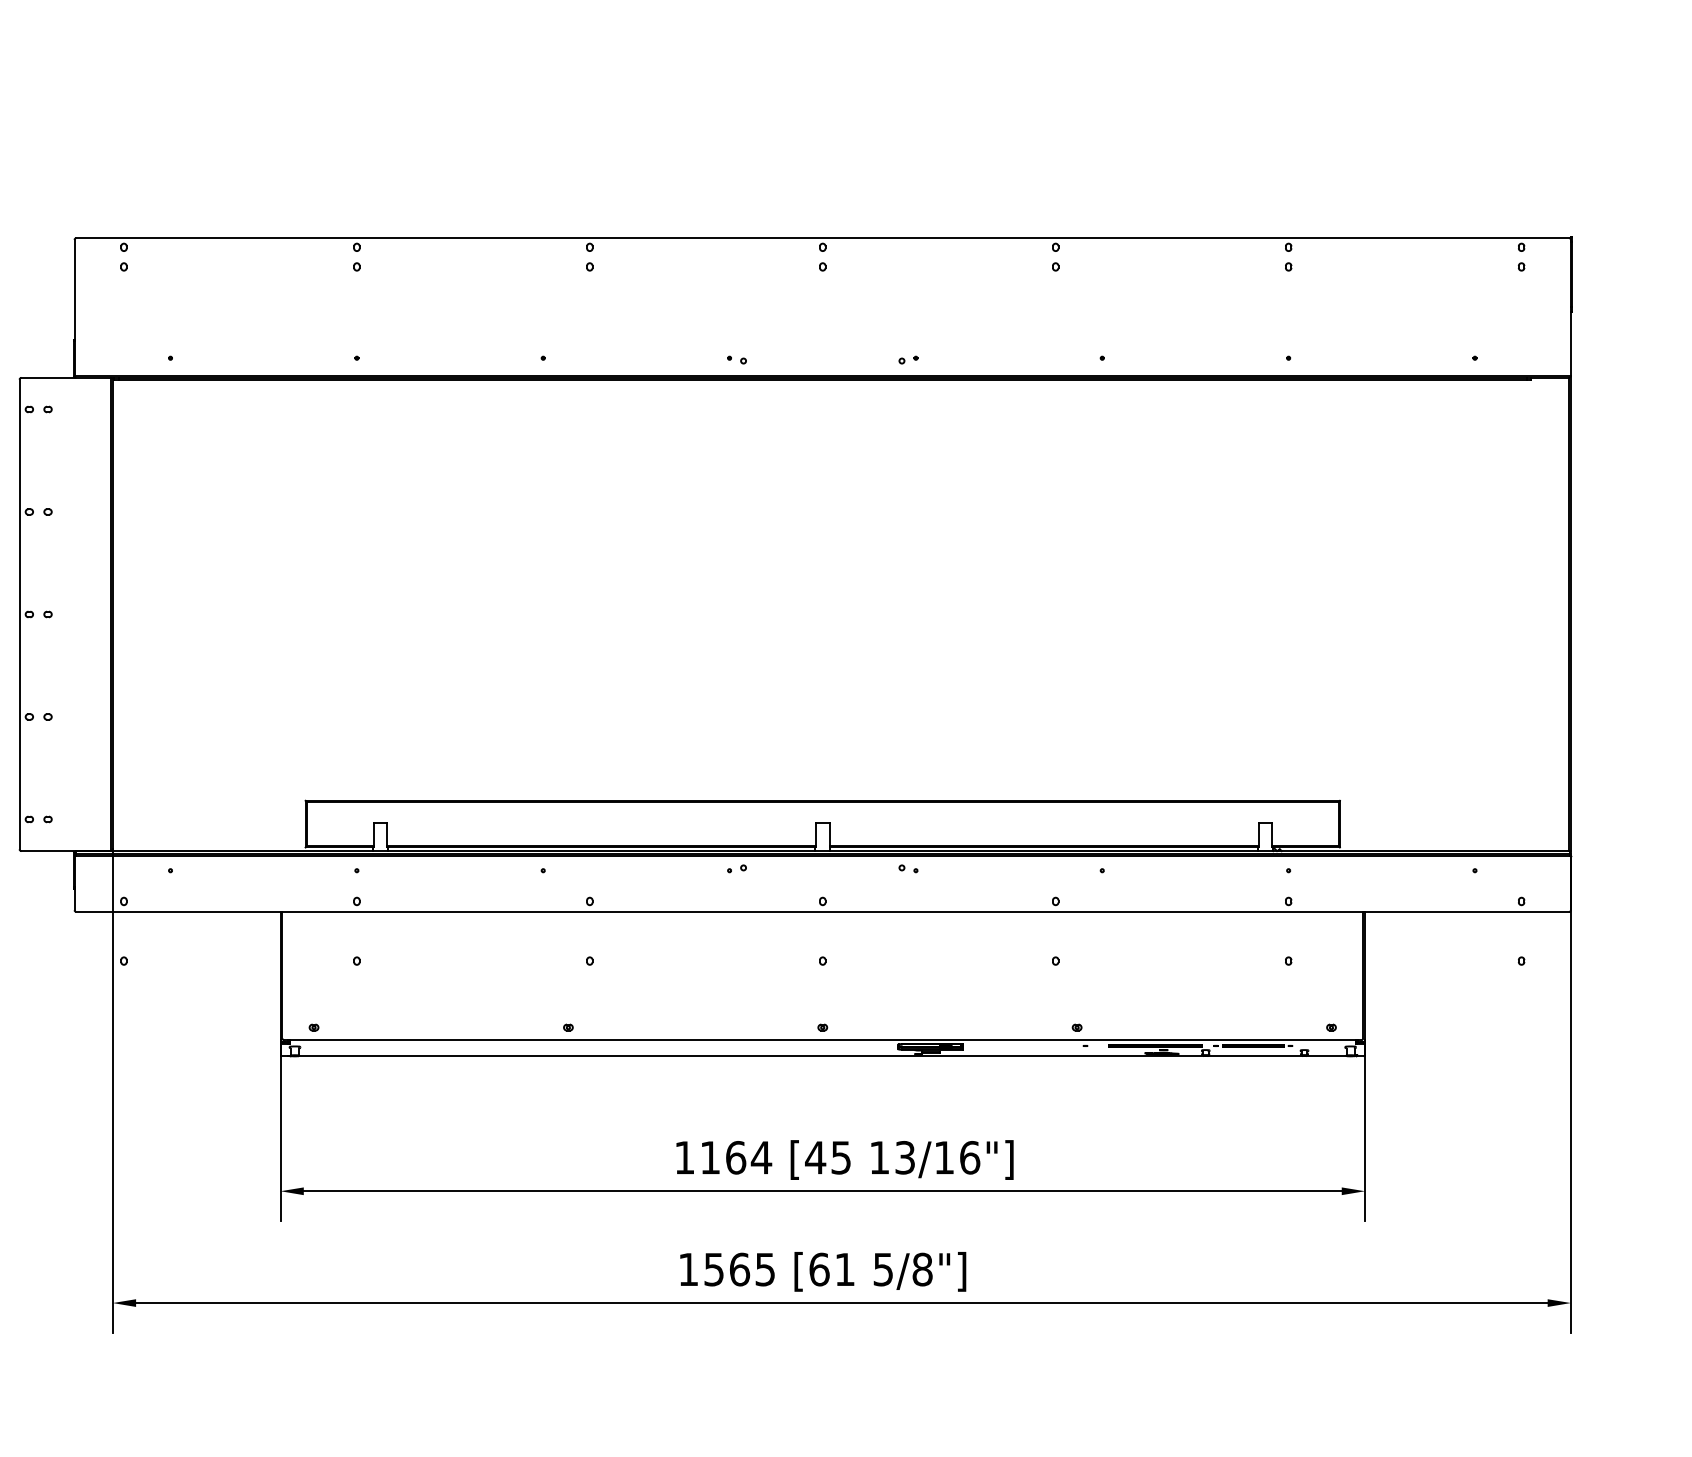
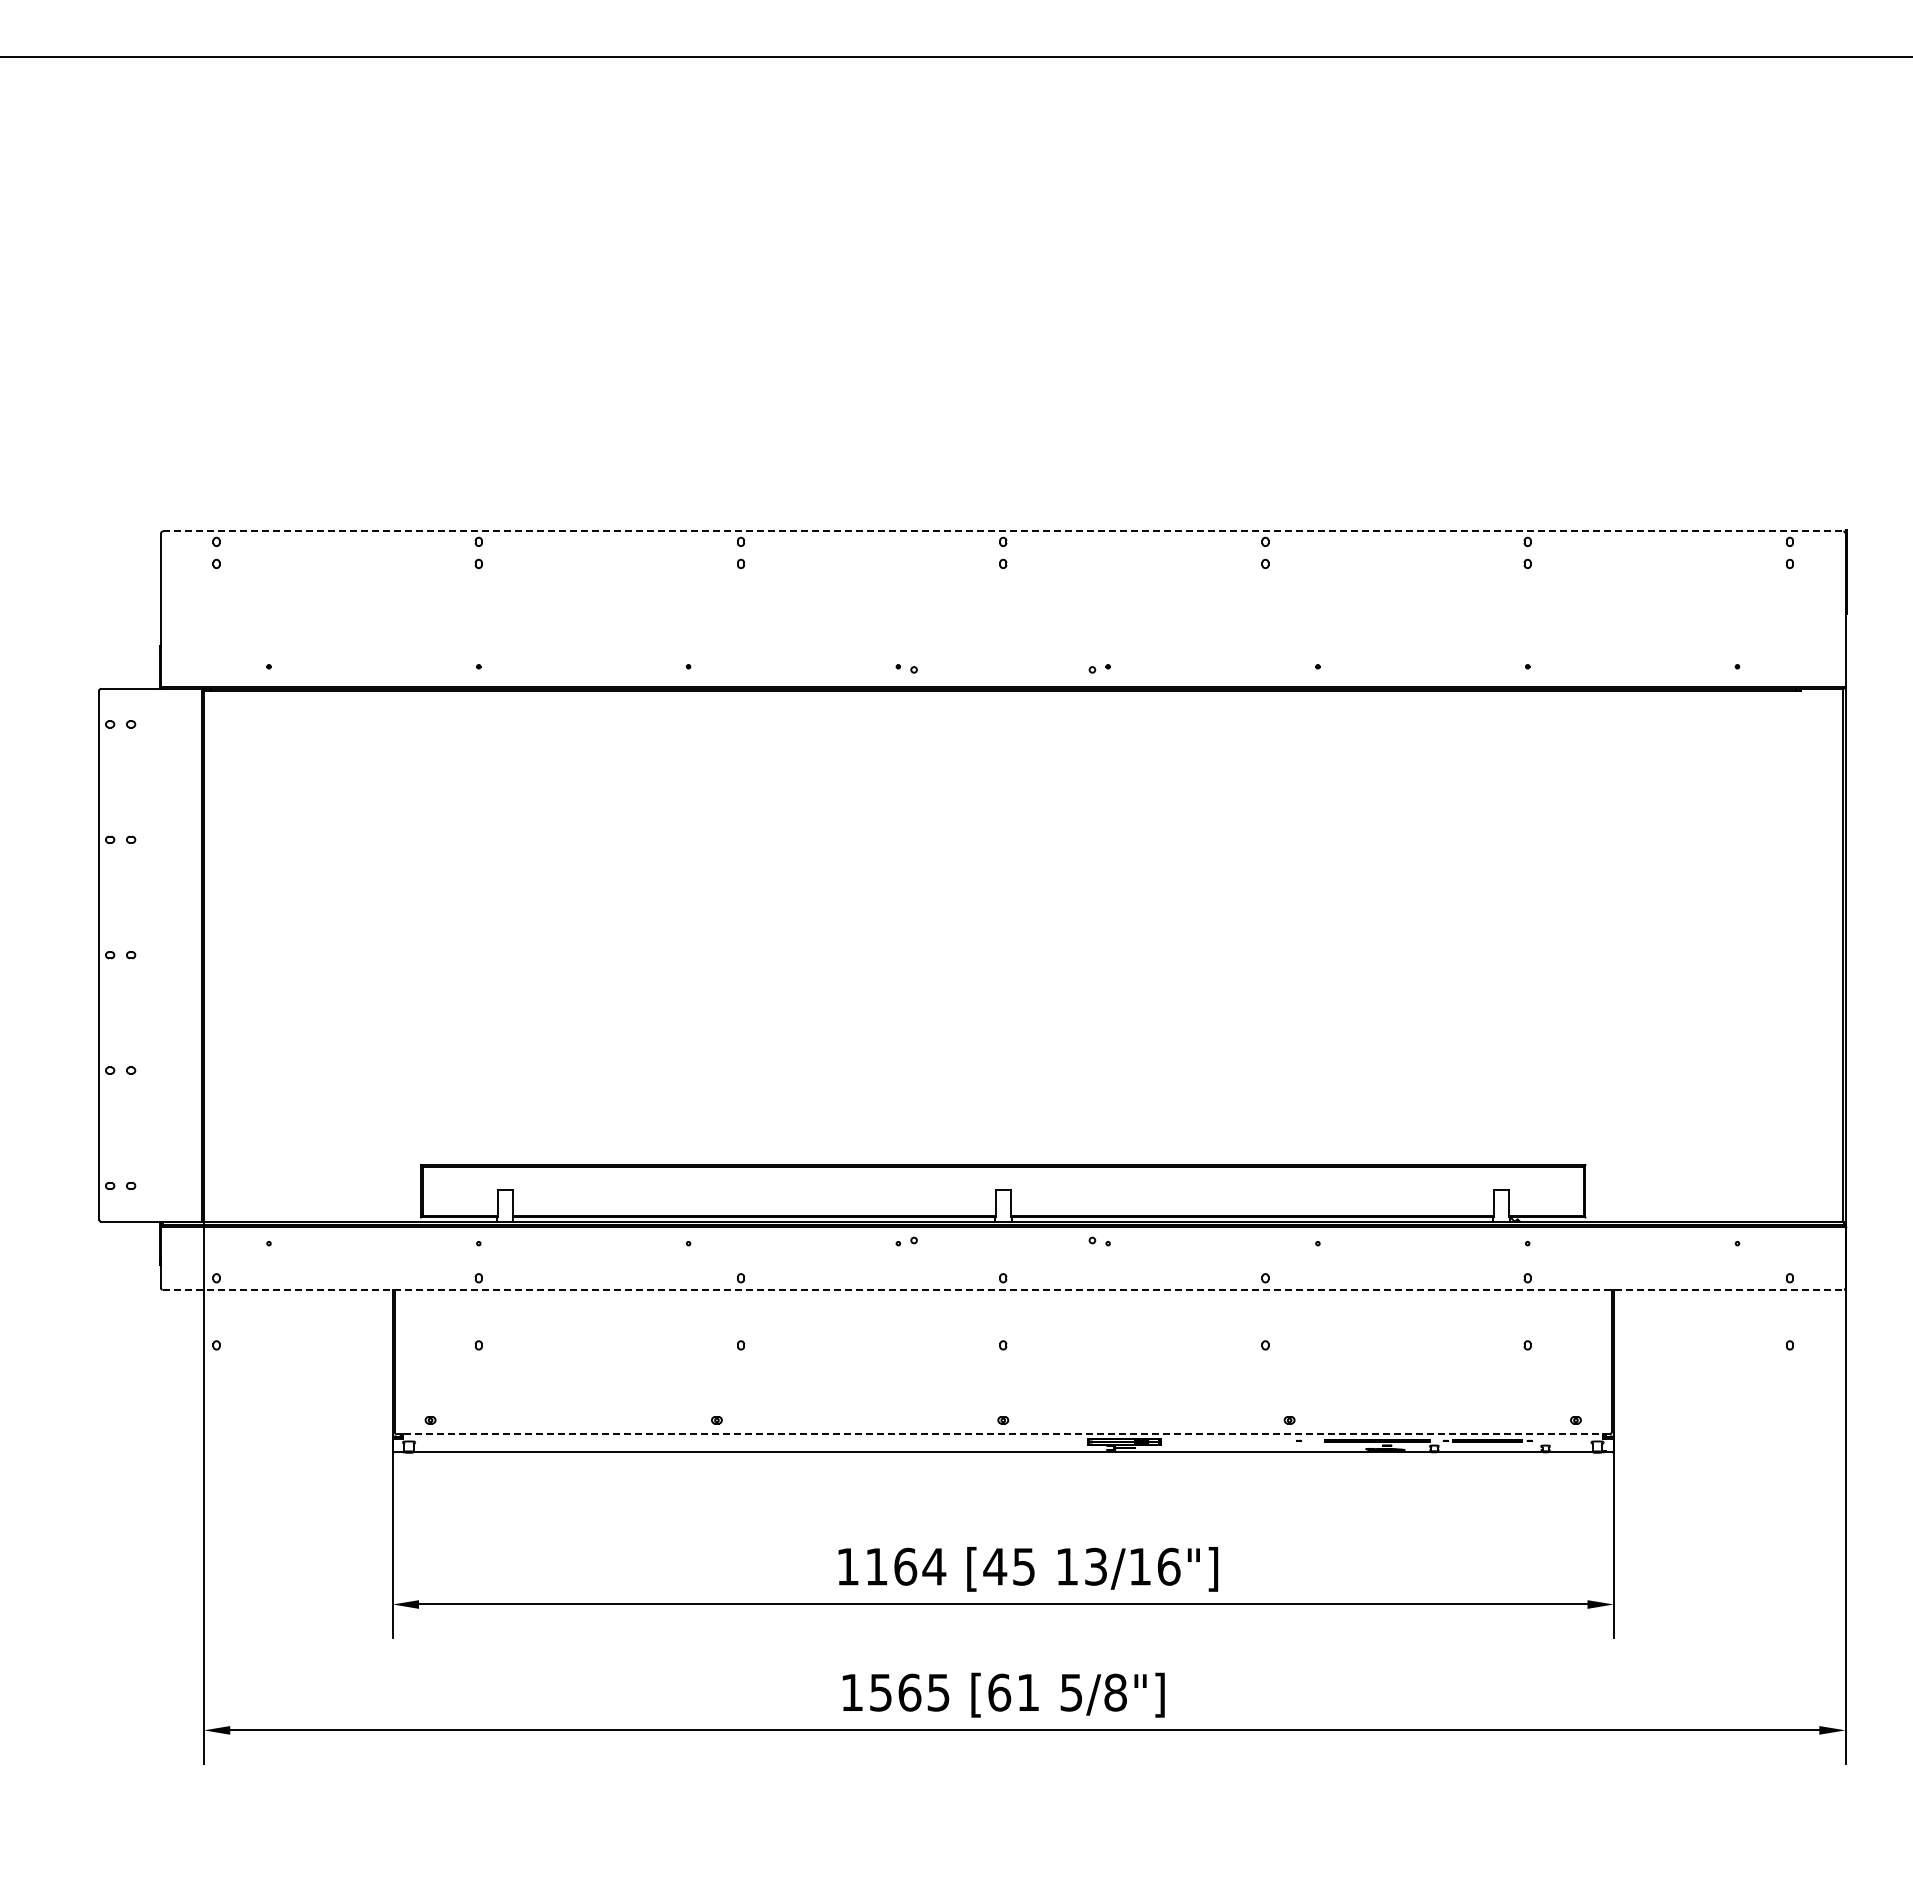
line: (822, 238) -> (1003, 531), solid -> dashed
line: (822, 911) -> (1003, 1289), solid -> dashed
line: (822, 1040) -> (1002, 1434), solid -> dashed

